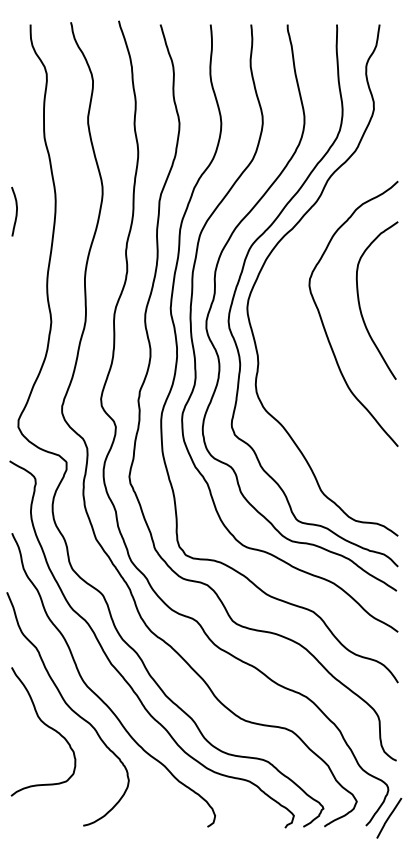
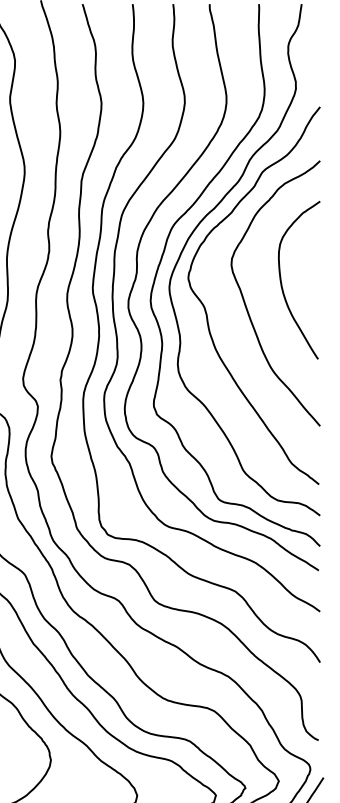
curve: (284, 330) -> (206, 310), added

